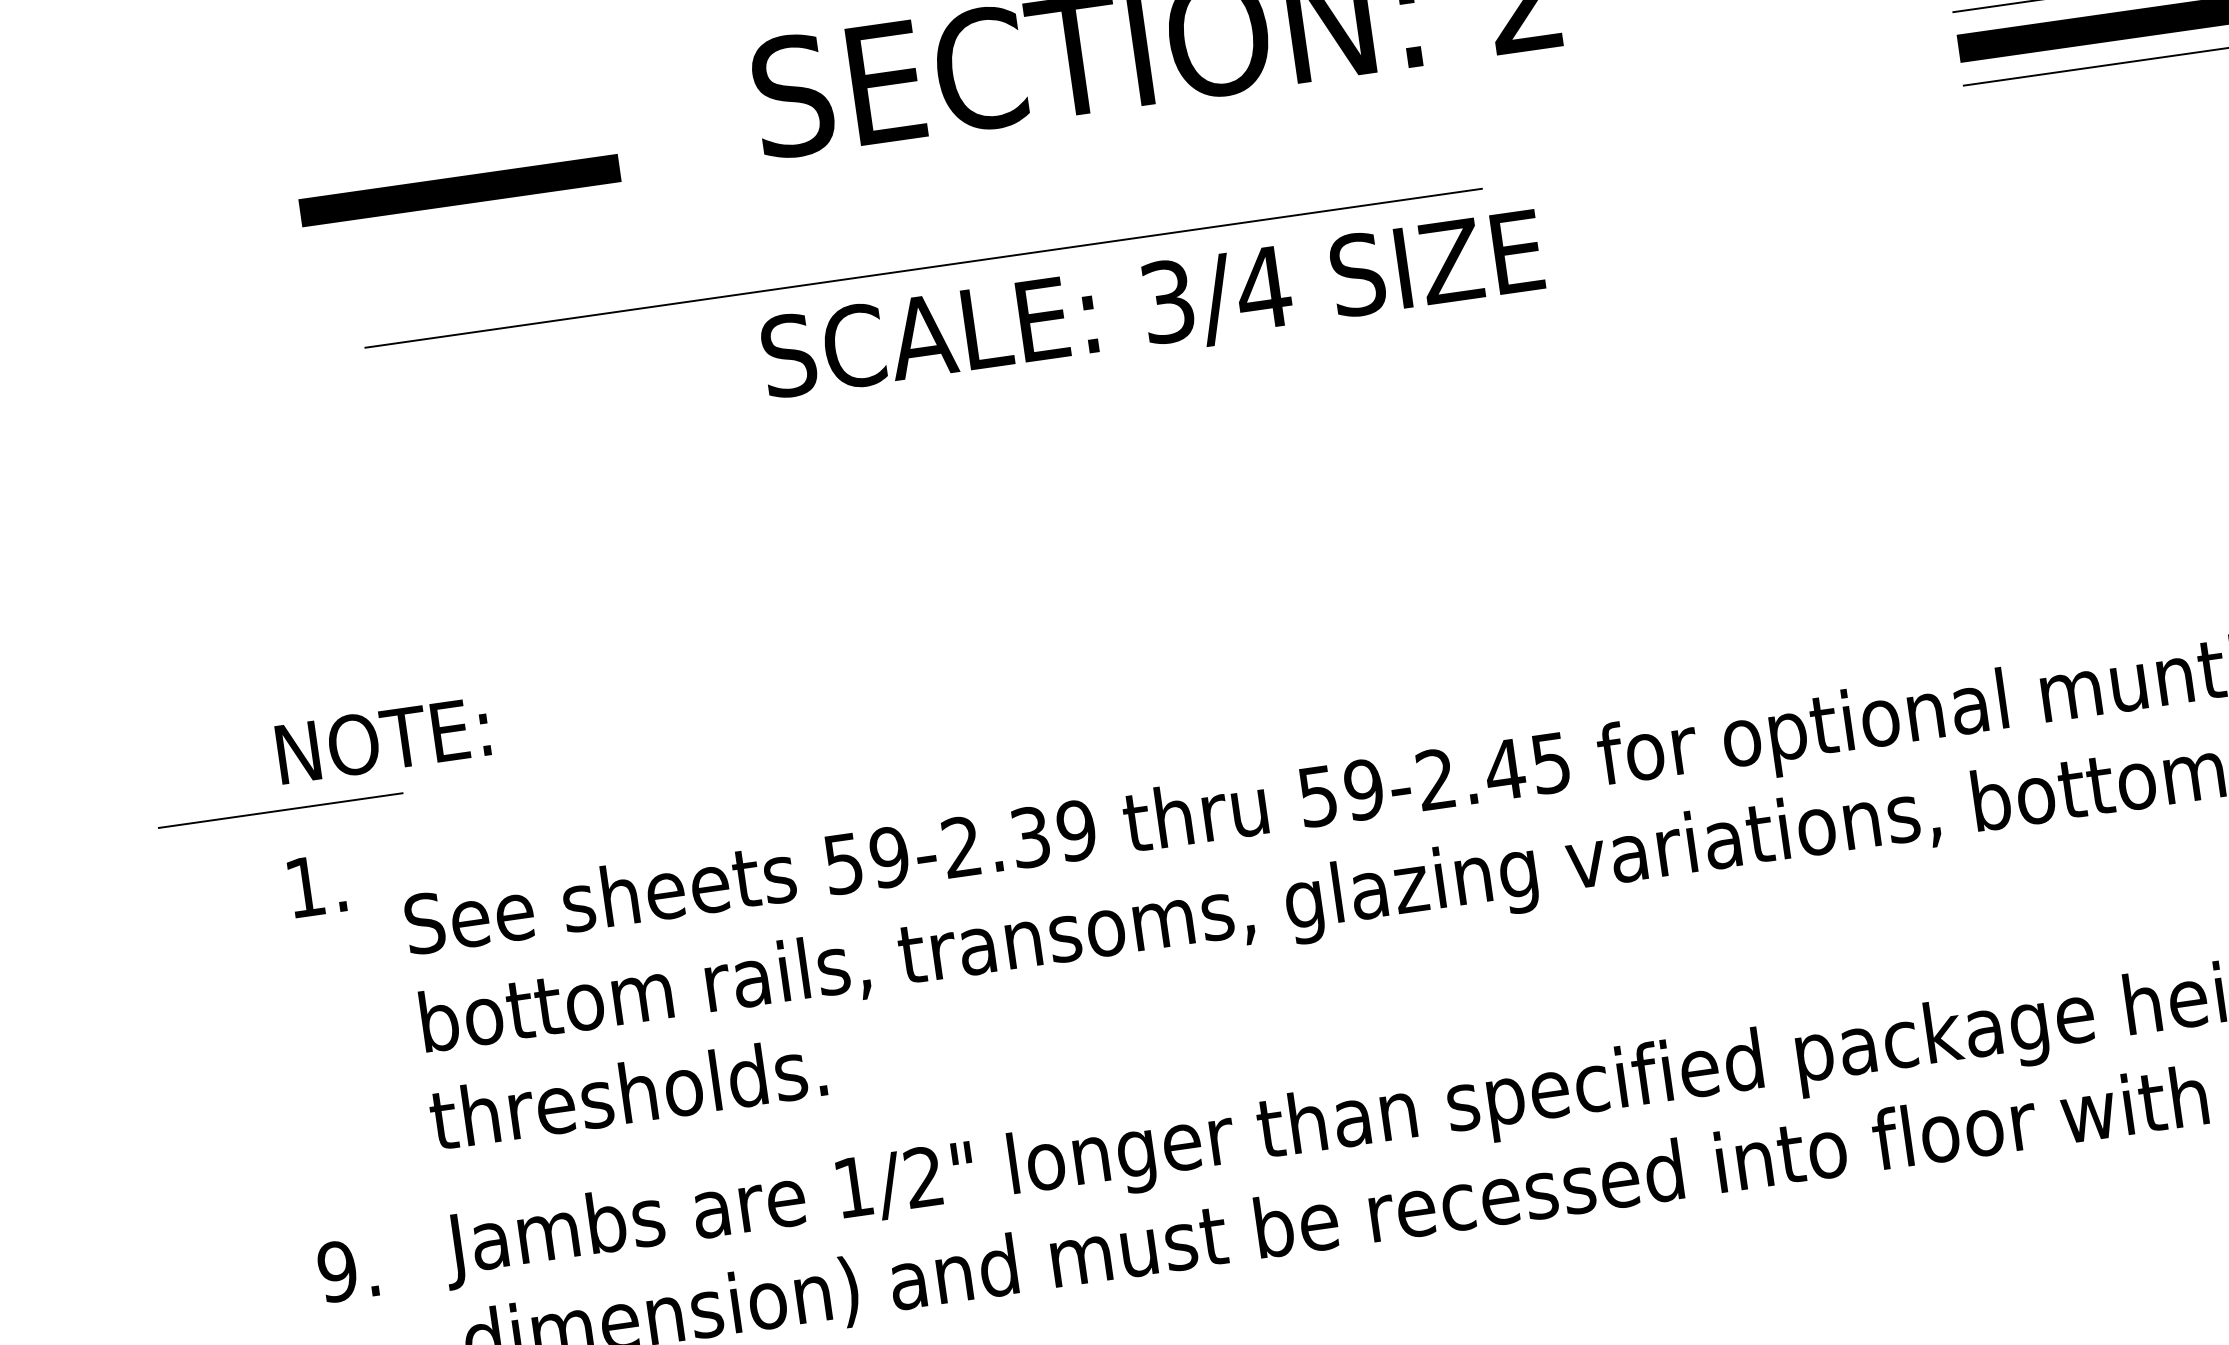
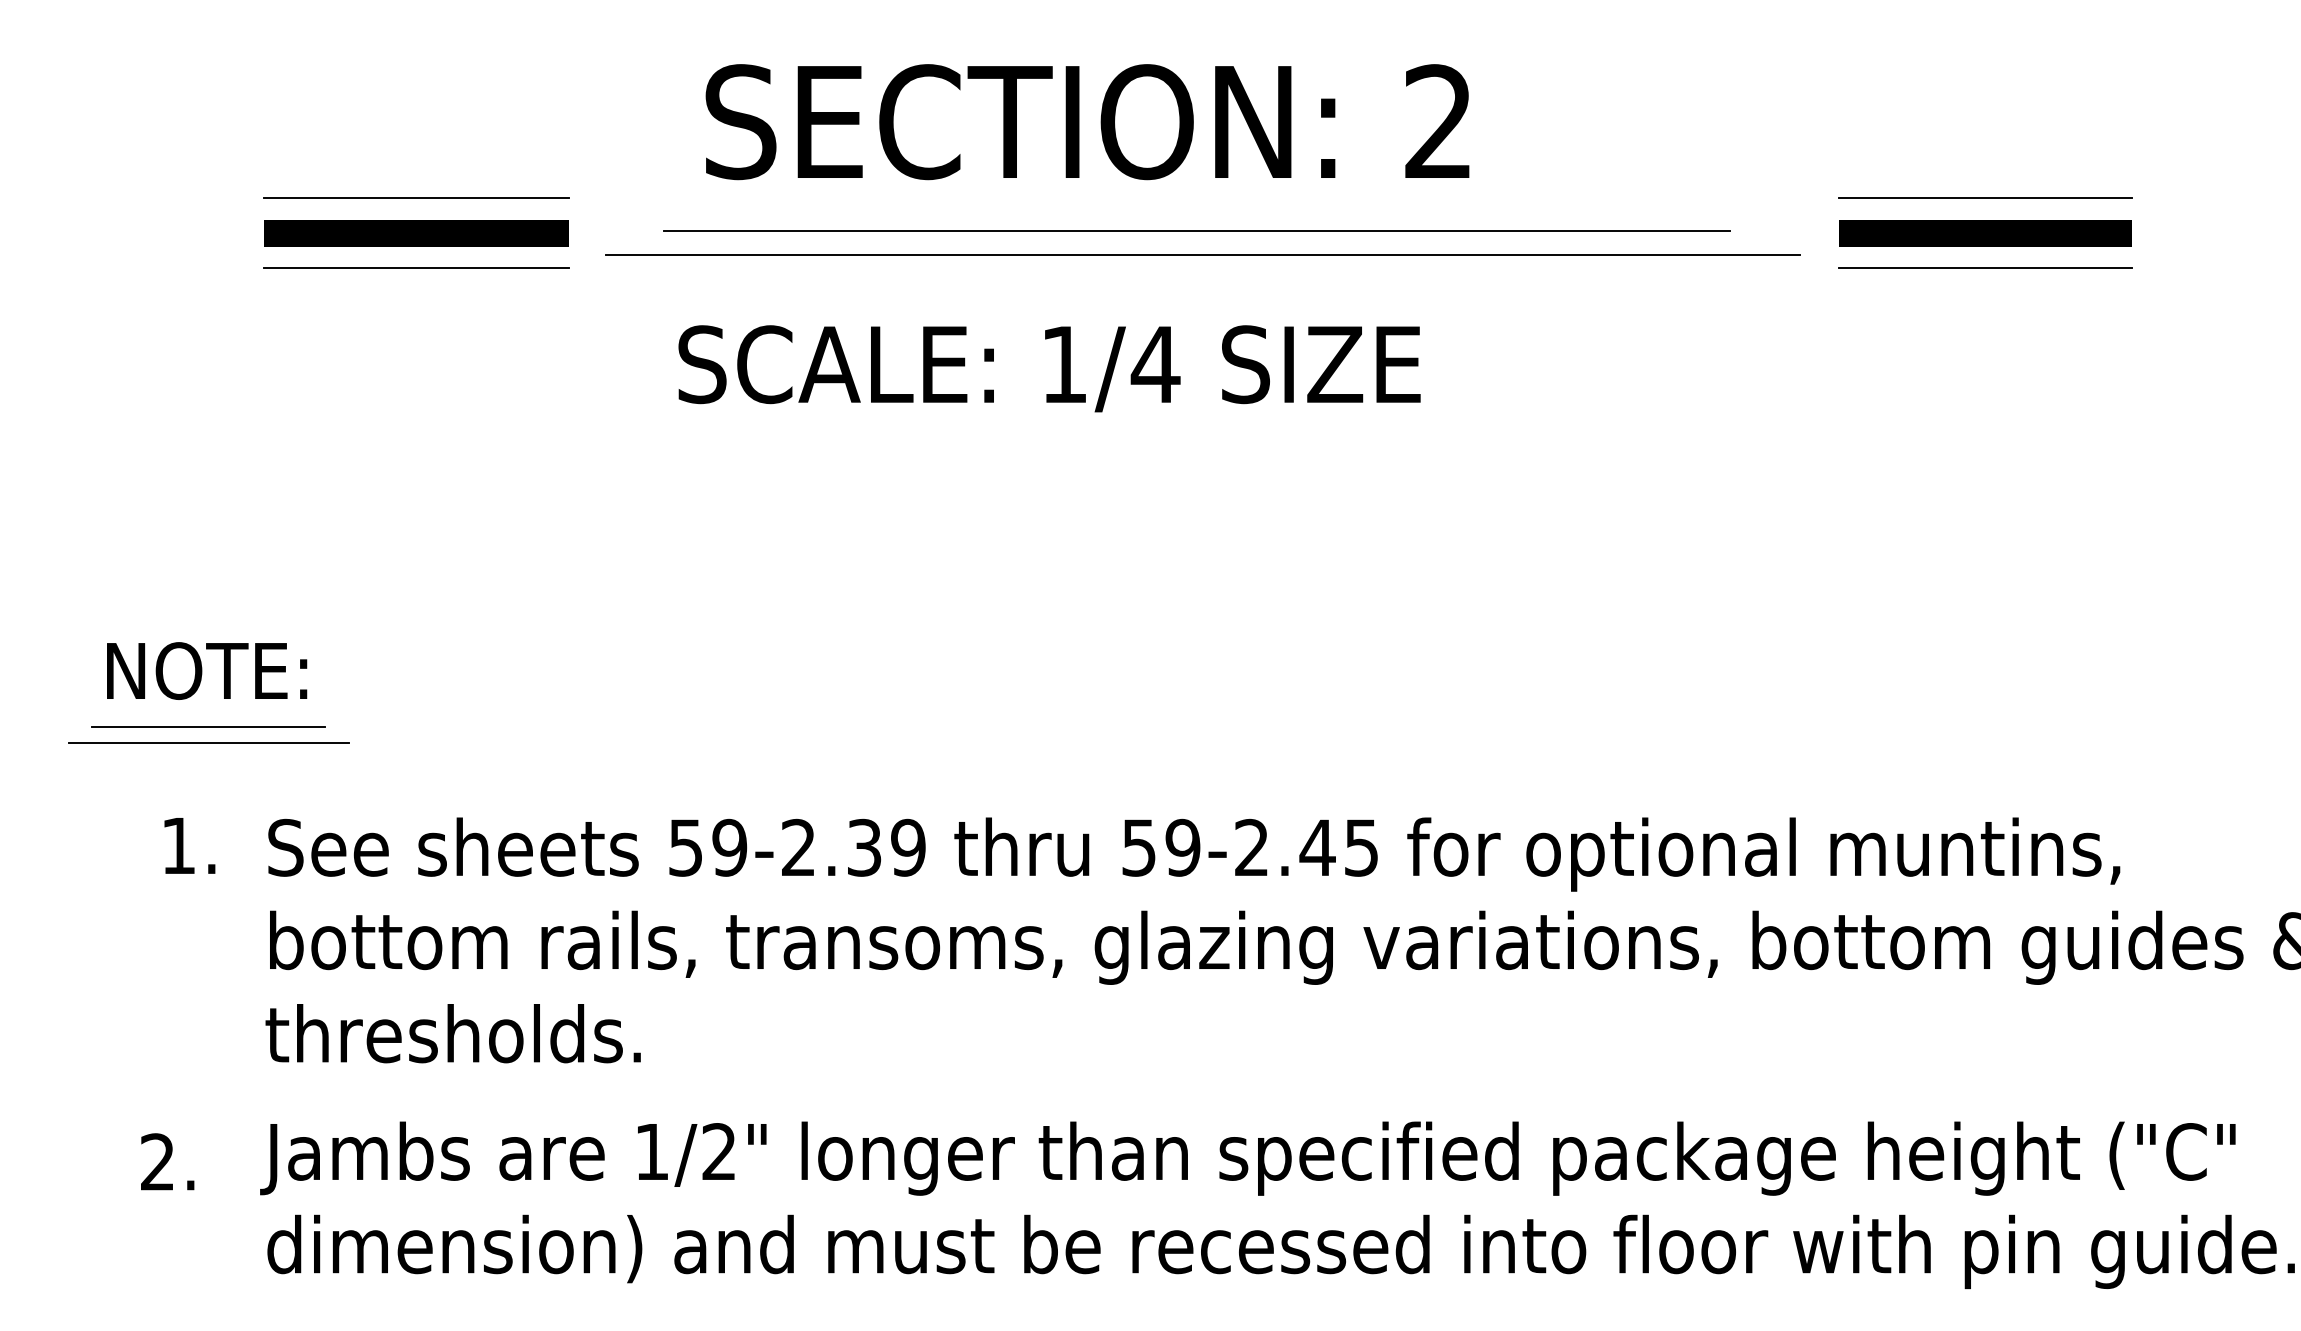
line: (1297, 166) -> (1203, 255), added
line: (460, 190) -> (416, 233), moved
line: (463, 224) -> (415, 198), added
line: (922, 268) -> (1196, 230), moved
line: (474, 297) -> (415, 268), added
text: (1167, 301) -> (1064, 364), 3/4 -> 1/4
text: (383, 739) -> (207, 670), moved
line: (280, 810) -> (208, 726), moved
line: (328, 824) -> (208, 742), added
text: (316, 885) -> (189, 845), moved
text: (337, 1271) -> (157, 1162), 9. -> 2.

